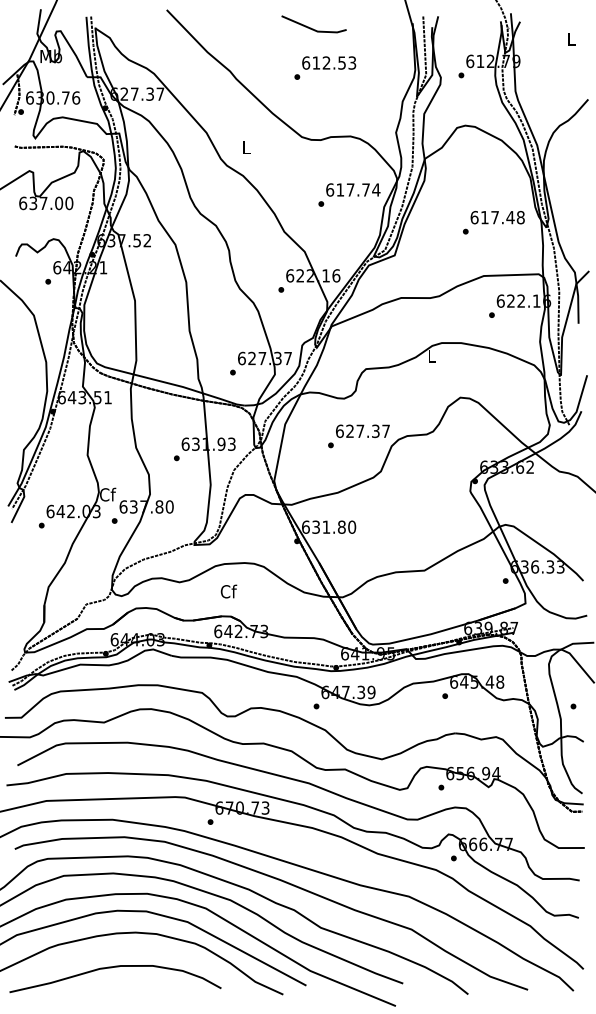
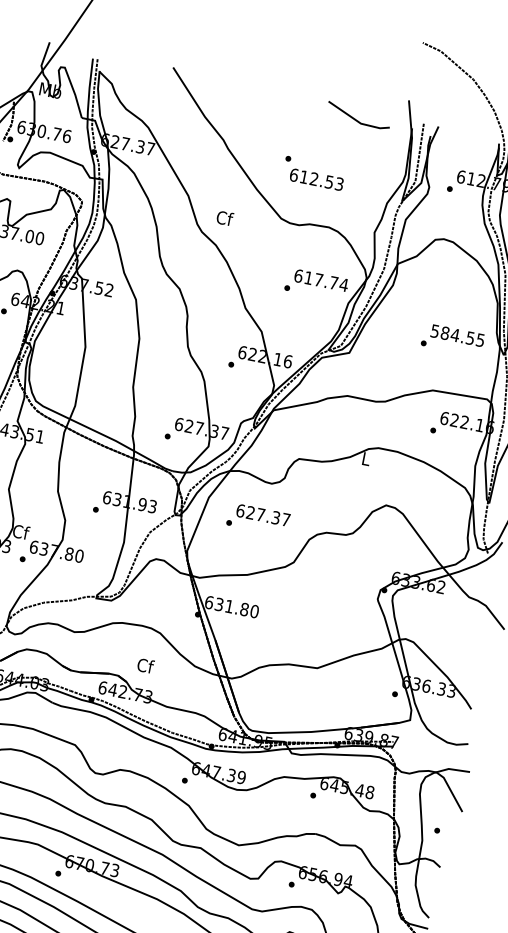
line: (311, 27) -> (355, 118), moved
text: (329, 62) -> (317, 179), moved
text: (246, 147) -> (224, 218), L -> Cf
text: (497, 217) -> (457, 335), 617.48 -> 584.55
text: (358, 436) -> (257, 519), moved
text: (228, 591) -> (145, 665), moved

